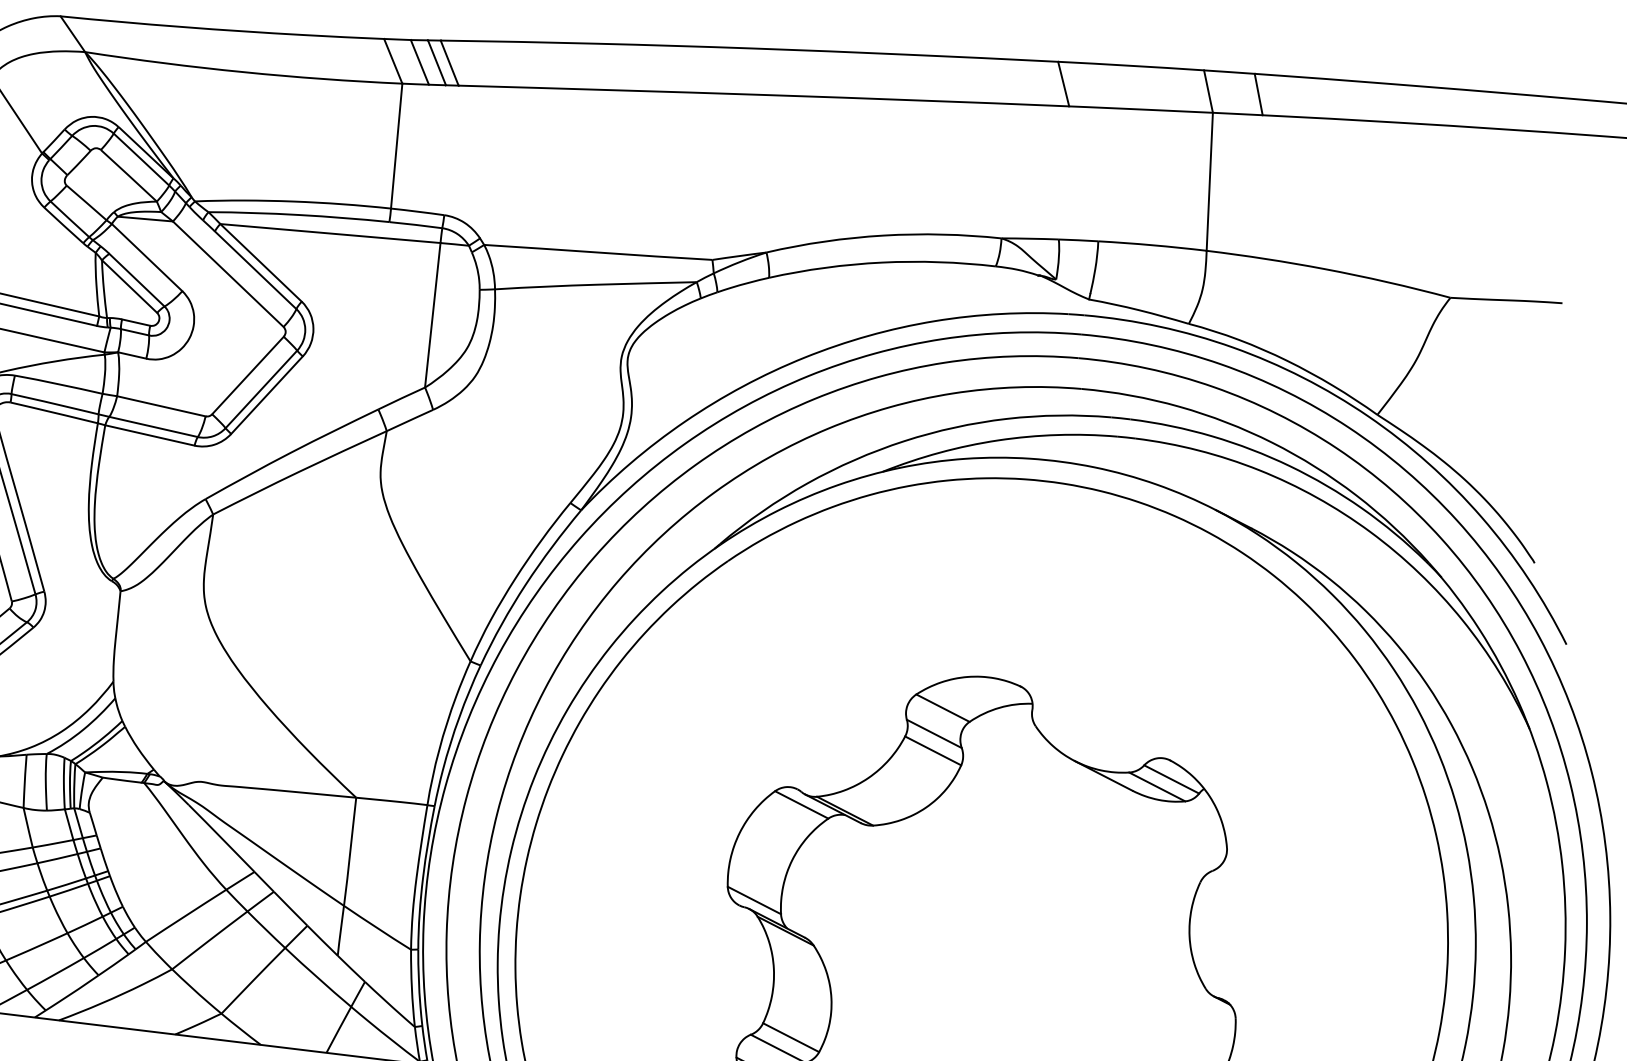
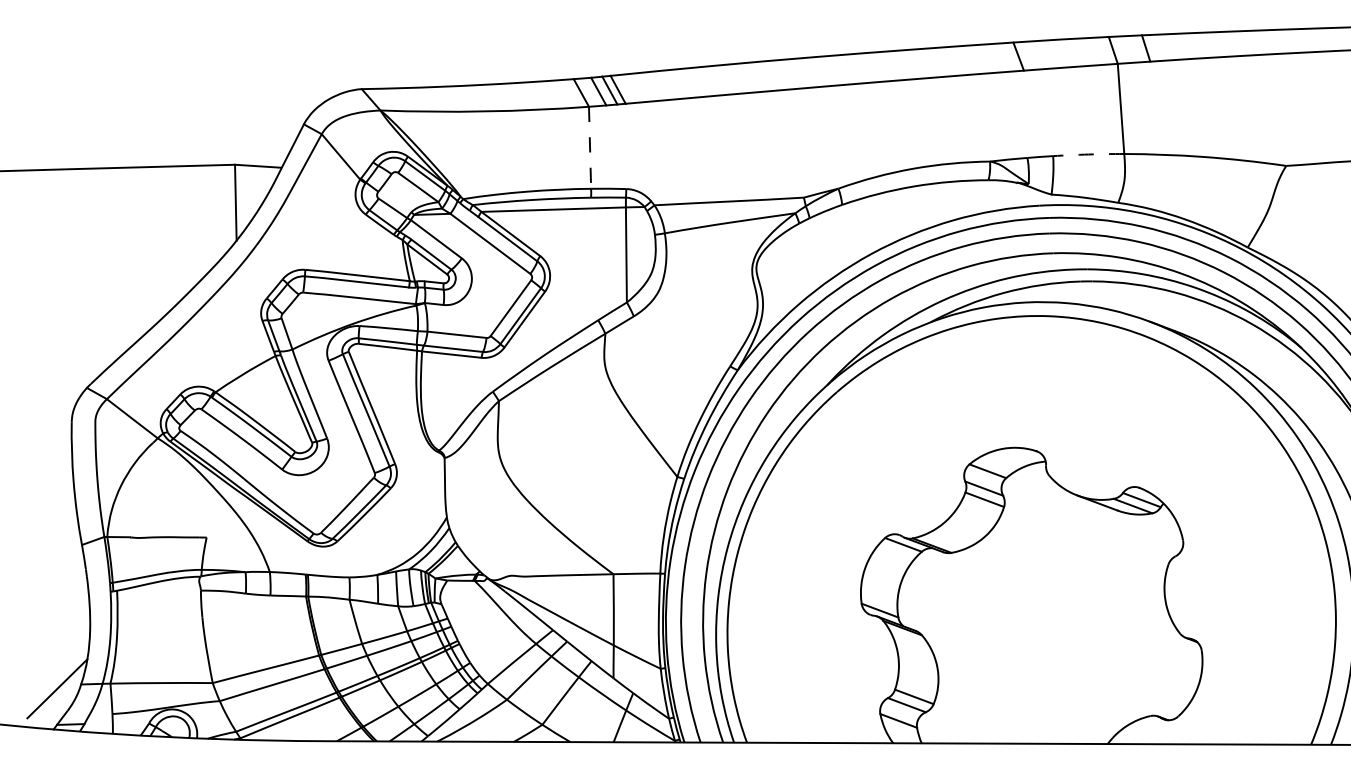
line: (397, 147) -> (590, 148), solid -> dashed
arc: (1152, 245) -> (1088, 154), solid -> dashed

